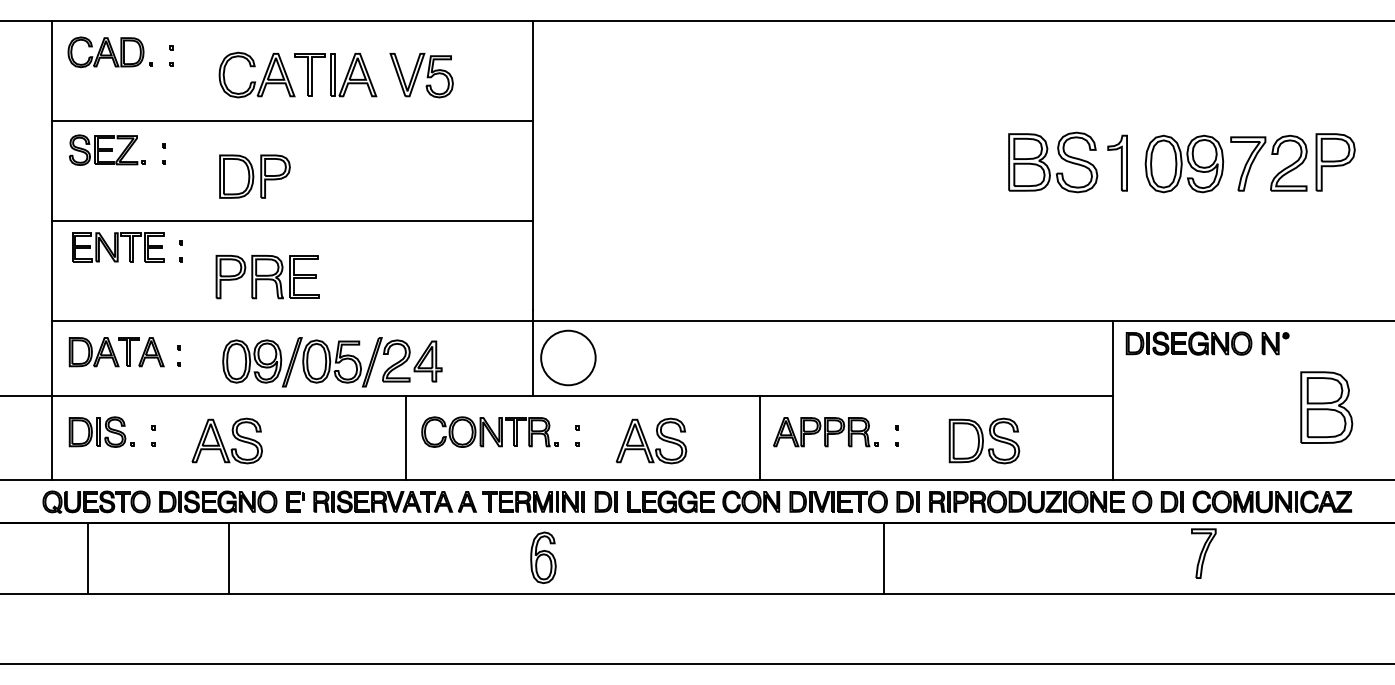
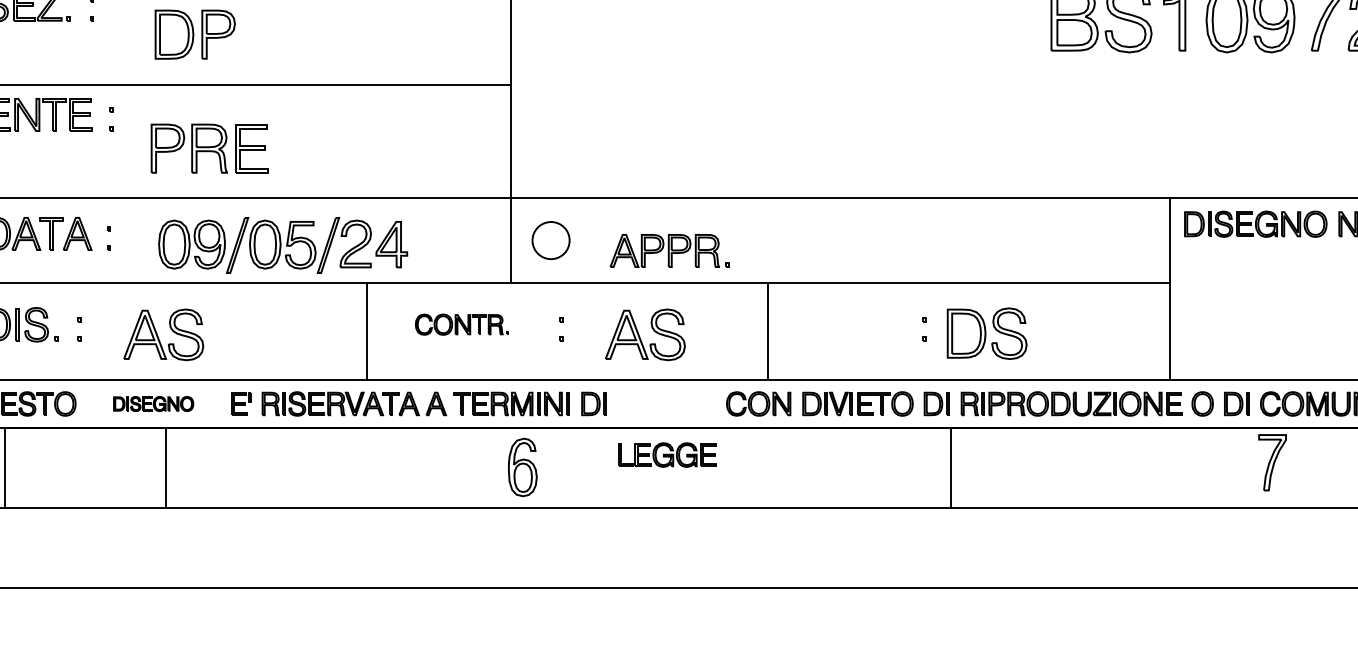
circle: (568, 357) -> (551, 240), size x0.6
part: (489, 431) -> (461, 324), size x0.6
part: (825, 432) -> (669, 251), moved
part: (984, 440) -> (987, 333), moved
part: (218, 501) -> (153, 403), size x0.6
part: (670, 501) -> (667, 454), moved
line: (883, 557) -> (950, 467), moved

